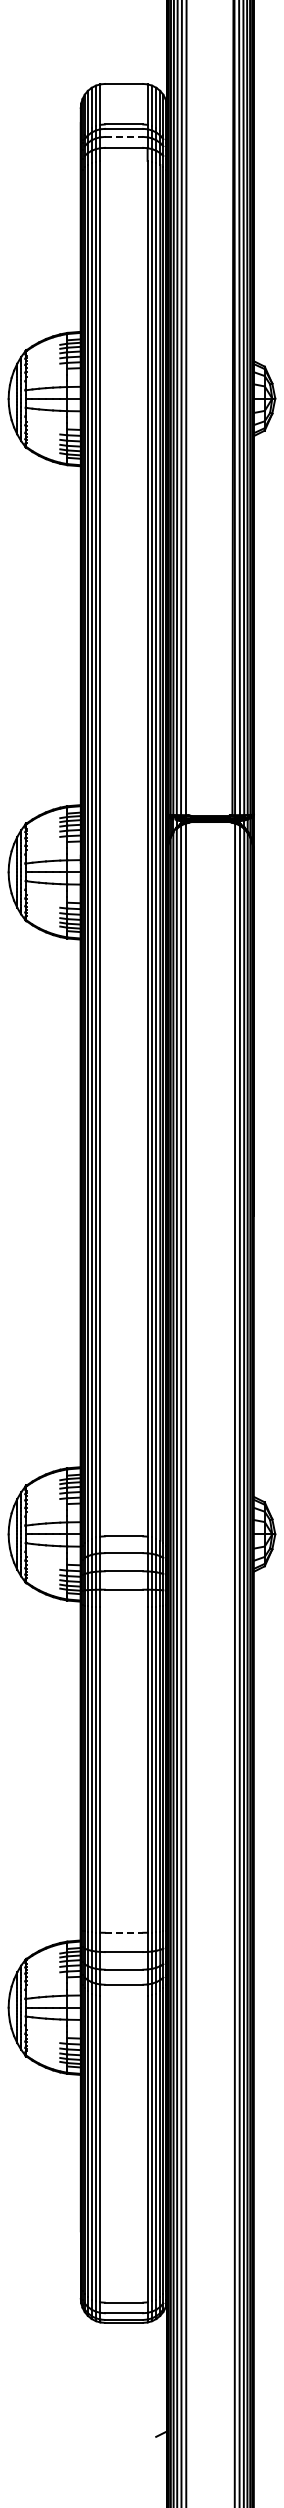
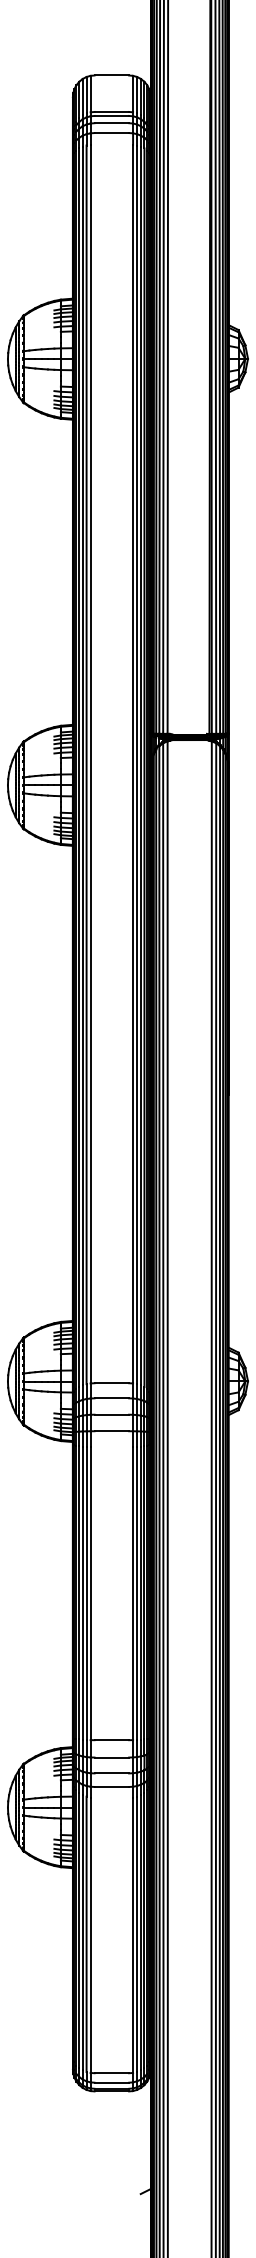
line: (124, 136) -> (112, 122), dashed -> solid
line: (124, 1932) -> (112, 1739), dashed -> solid

